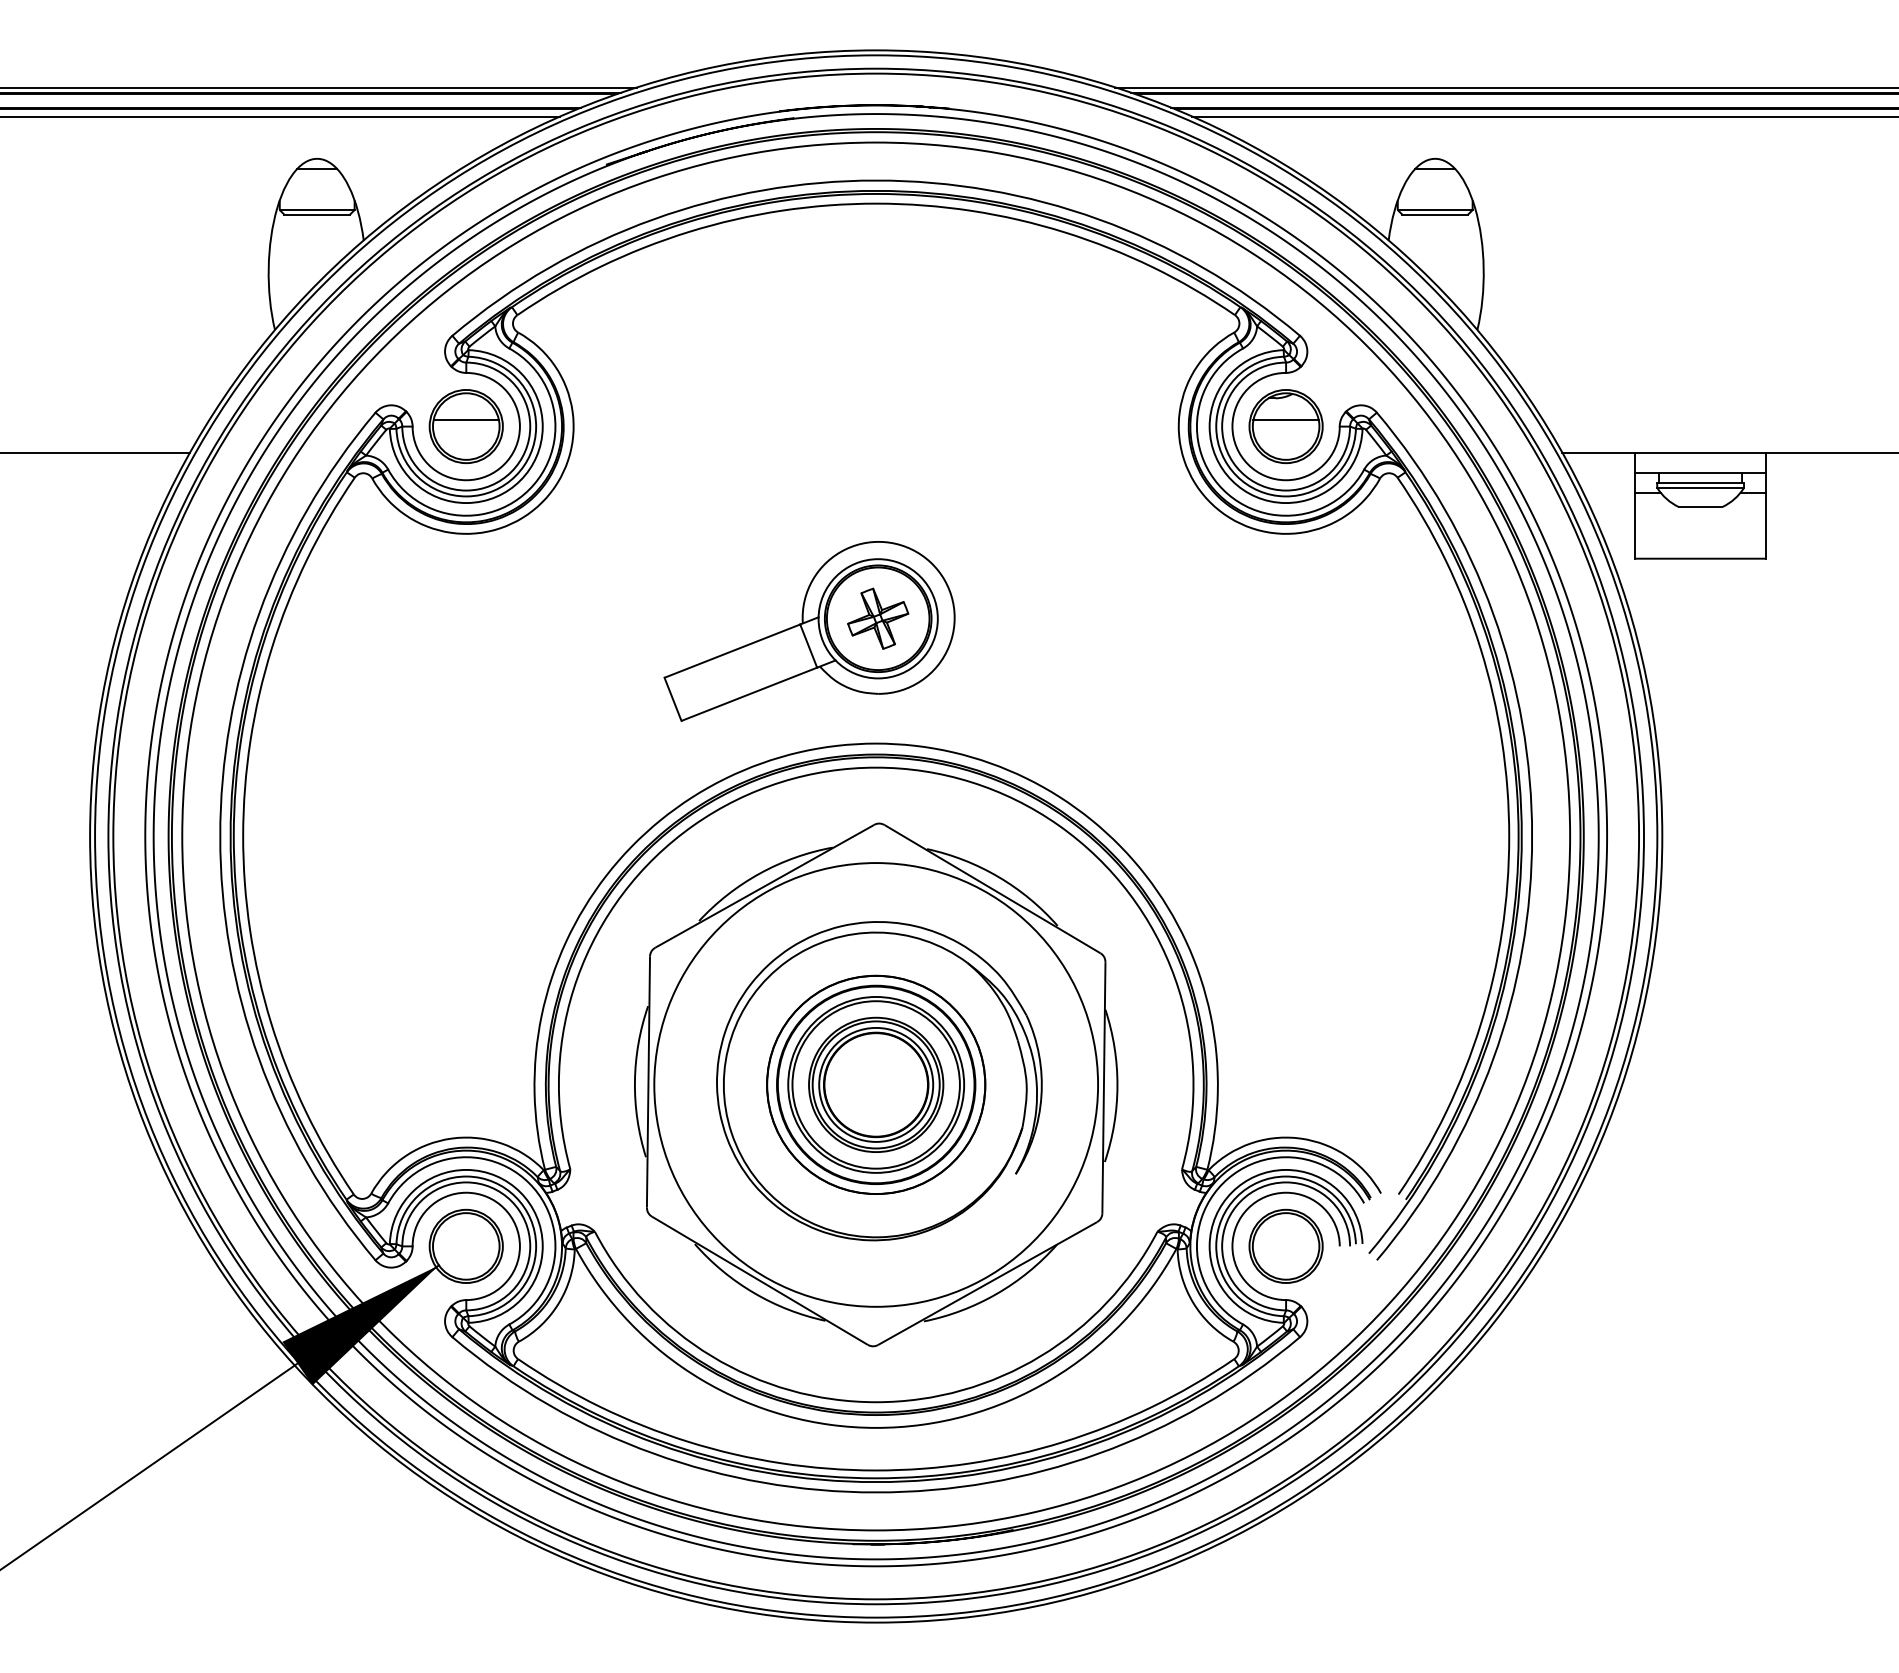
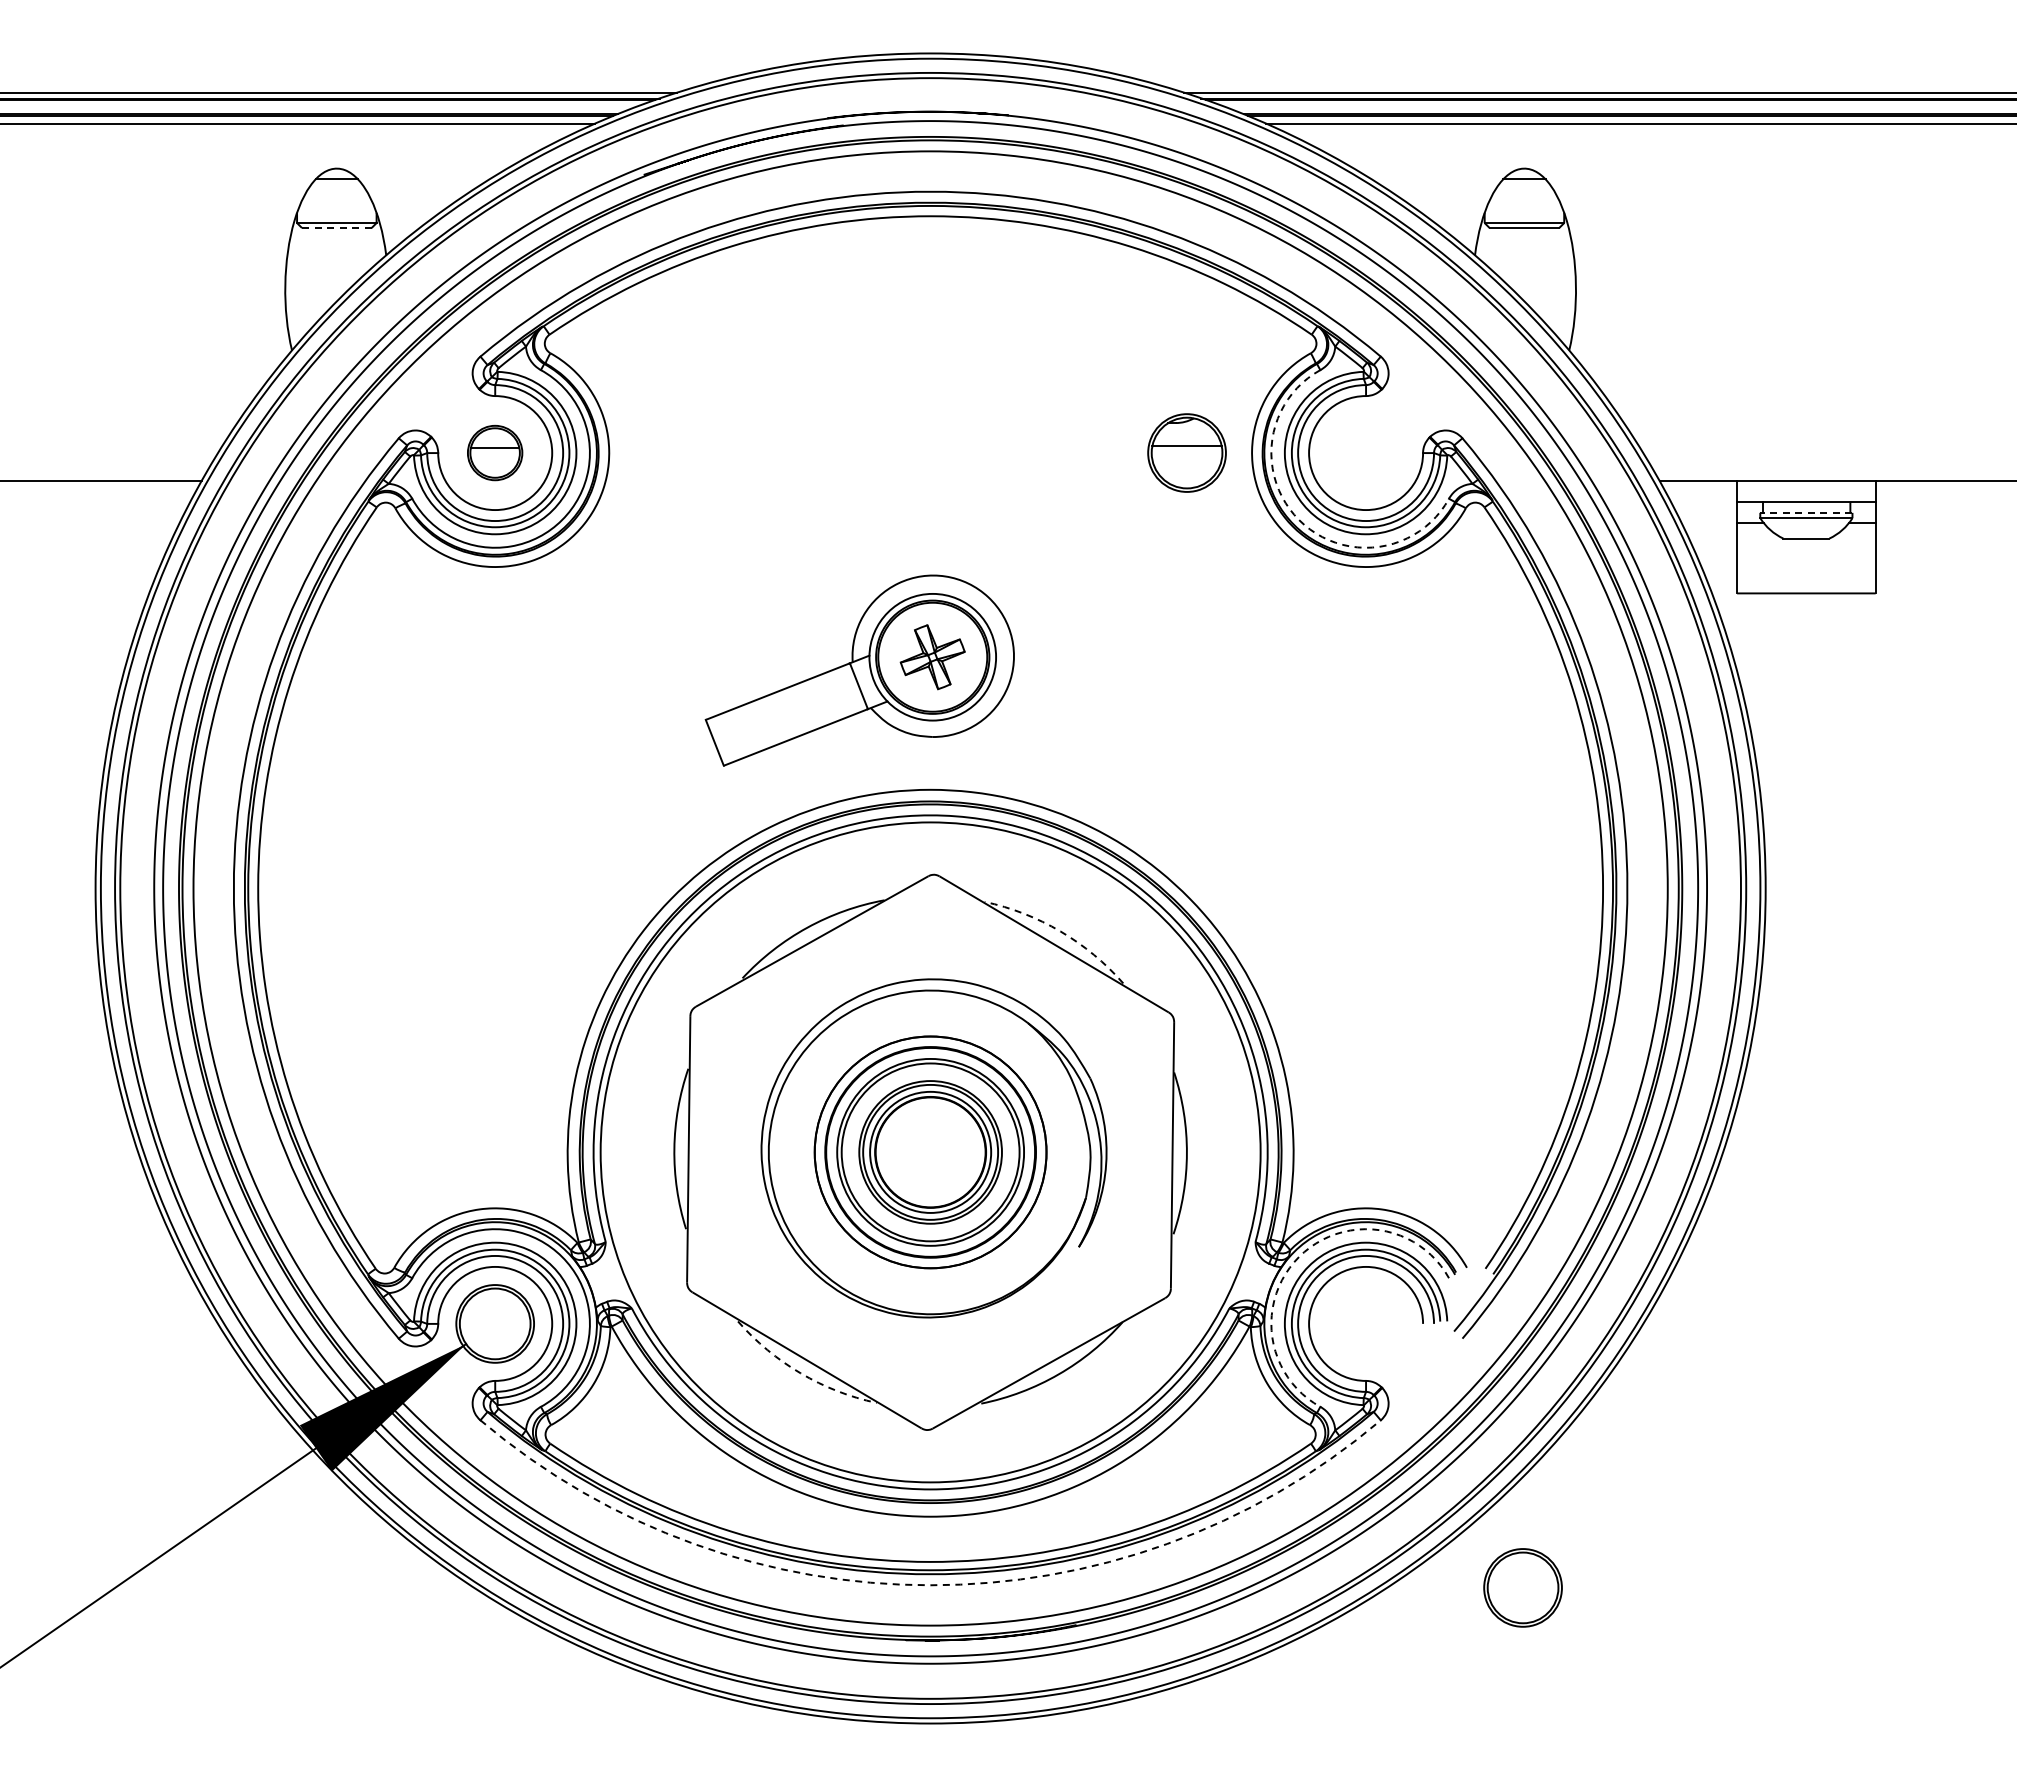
line: (316, 215) -> (336, 228), solid -> dashed
part: (465, 426) -> (494, 452), size x0.7
part: (1285, 426) -> (1186, 452), moved
line: (1699, 482) -> (1805, 512), solid -> dashed
arc: (1223, 490) -> (1299, 520), solid -> dashed
arc: (998, 876) -> (1060, 931), solid -> dashed
circle: (876, 1085) -> (930, 1152), size x1.4
arc: (1223, 1182) -> (1299, 1256), solid -> dashed
part: (1285, 1246) -> (1522, 1587), moved
arc: (753, 1293) -> (800, 1373), solid -> dashed
arc: (876, 1492) -> (930, 1585), solid -> dashed

